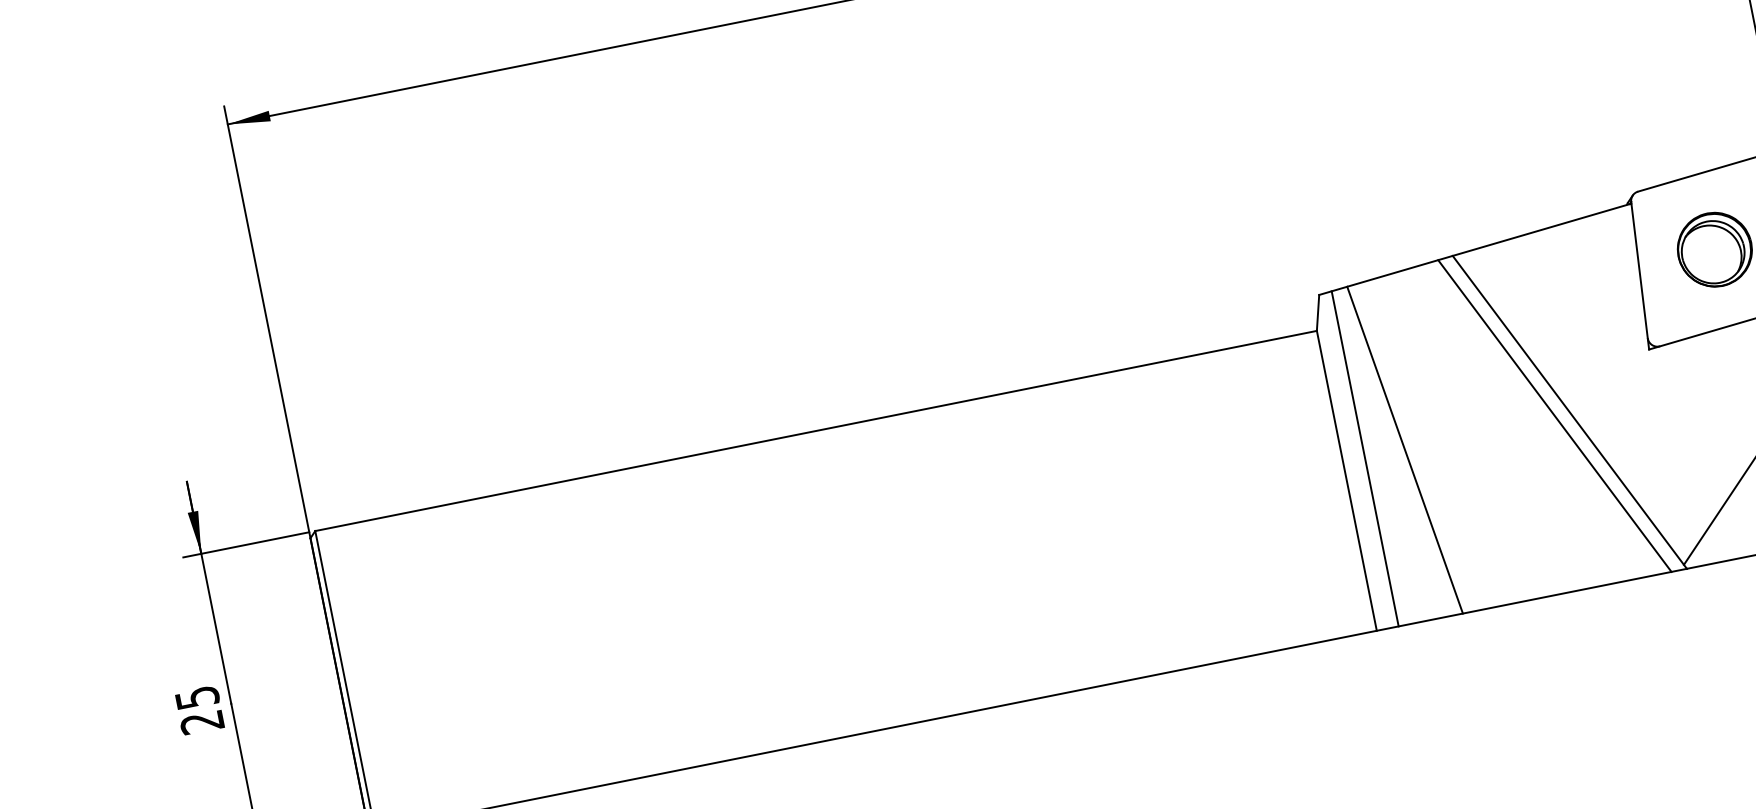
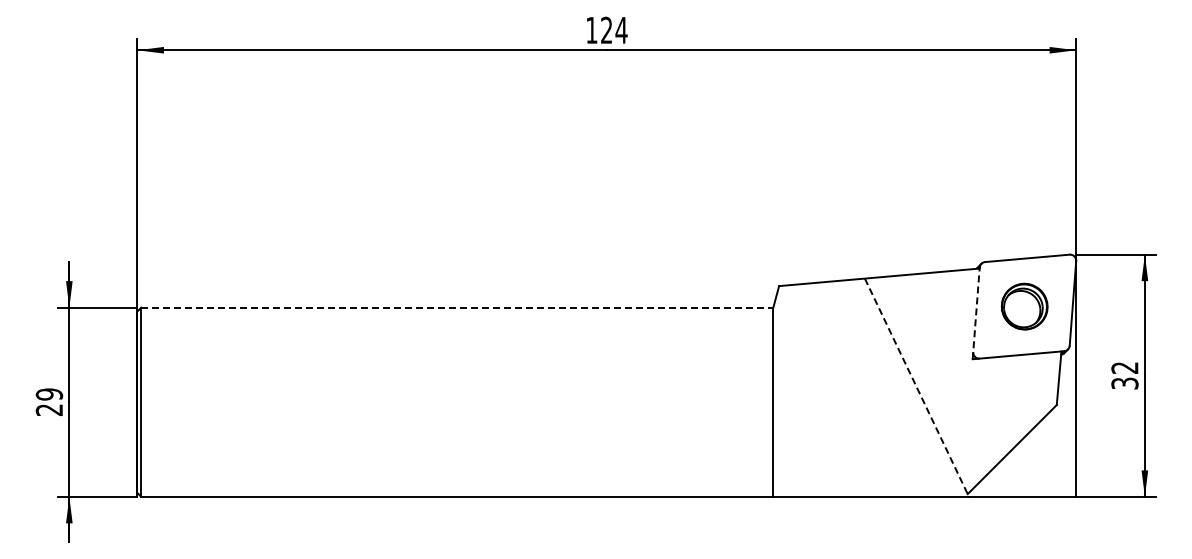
line: (1640, 275) -> (976, 313), solid -> dashed
line: (1568, 412) -> (916, 387), solid -> dashed
line: (1554, 414) -> (907, 387), removed
line: (816, 430) -> (457, 307), solid -> dashed
line: (1405, 449) -> (812, 390), removed
line: (1365, 457) -> (787, 390), removed
text: (195, 698) -> (48, 394), 25 -> 29

